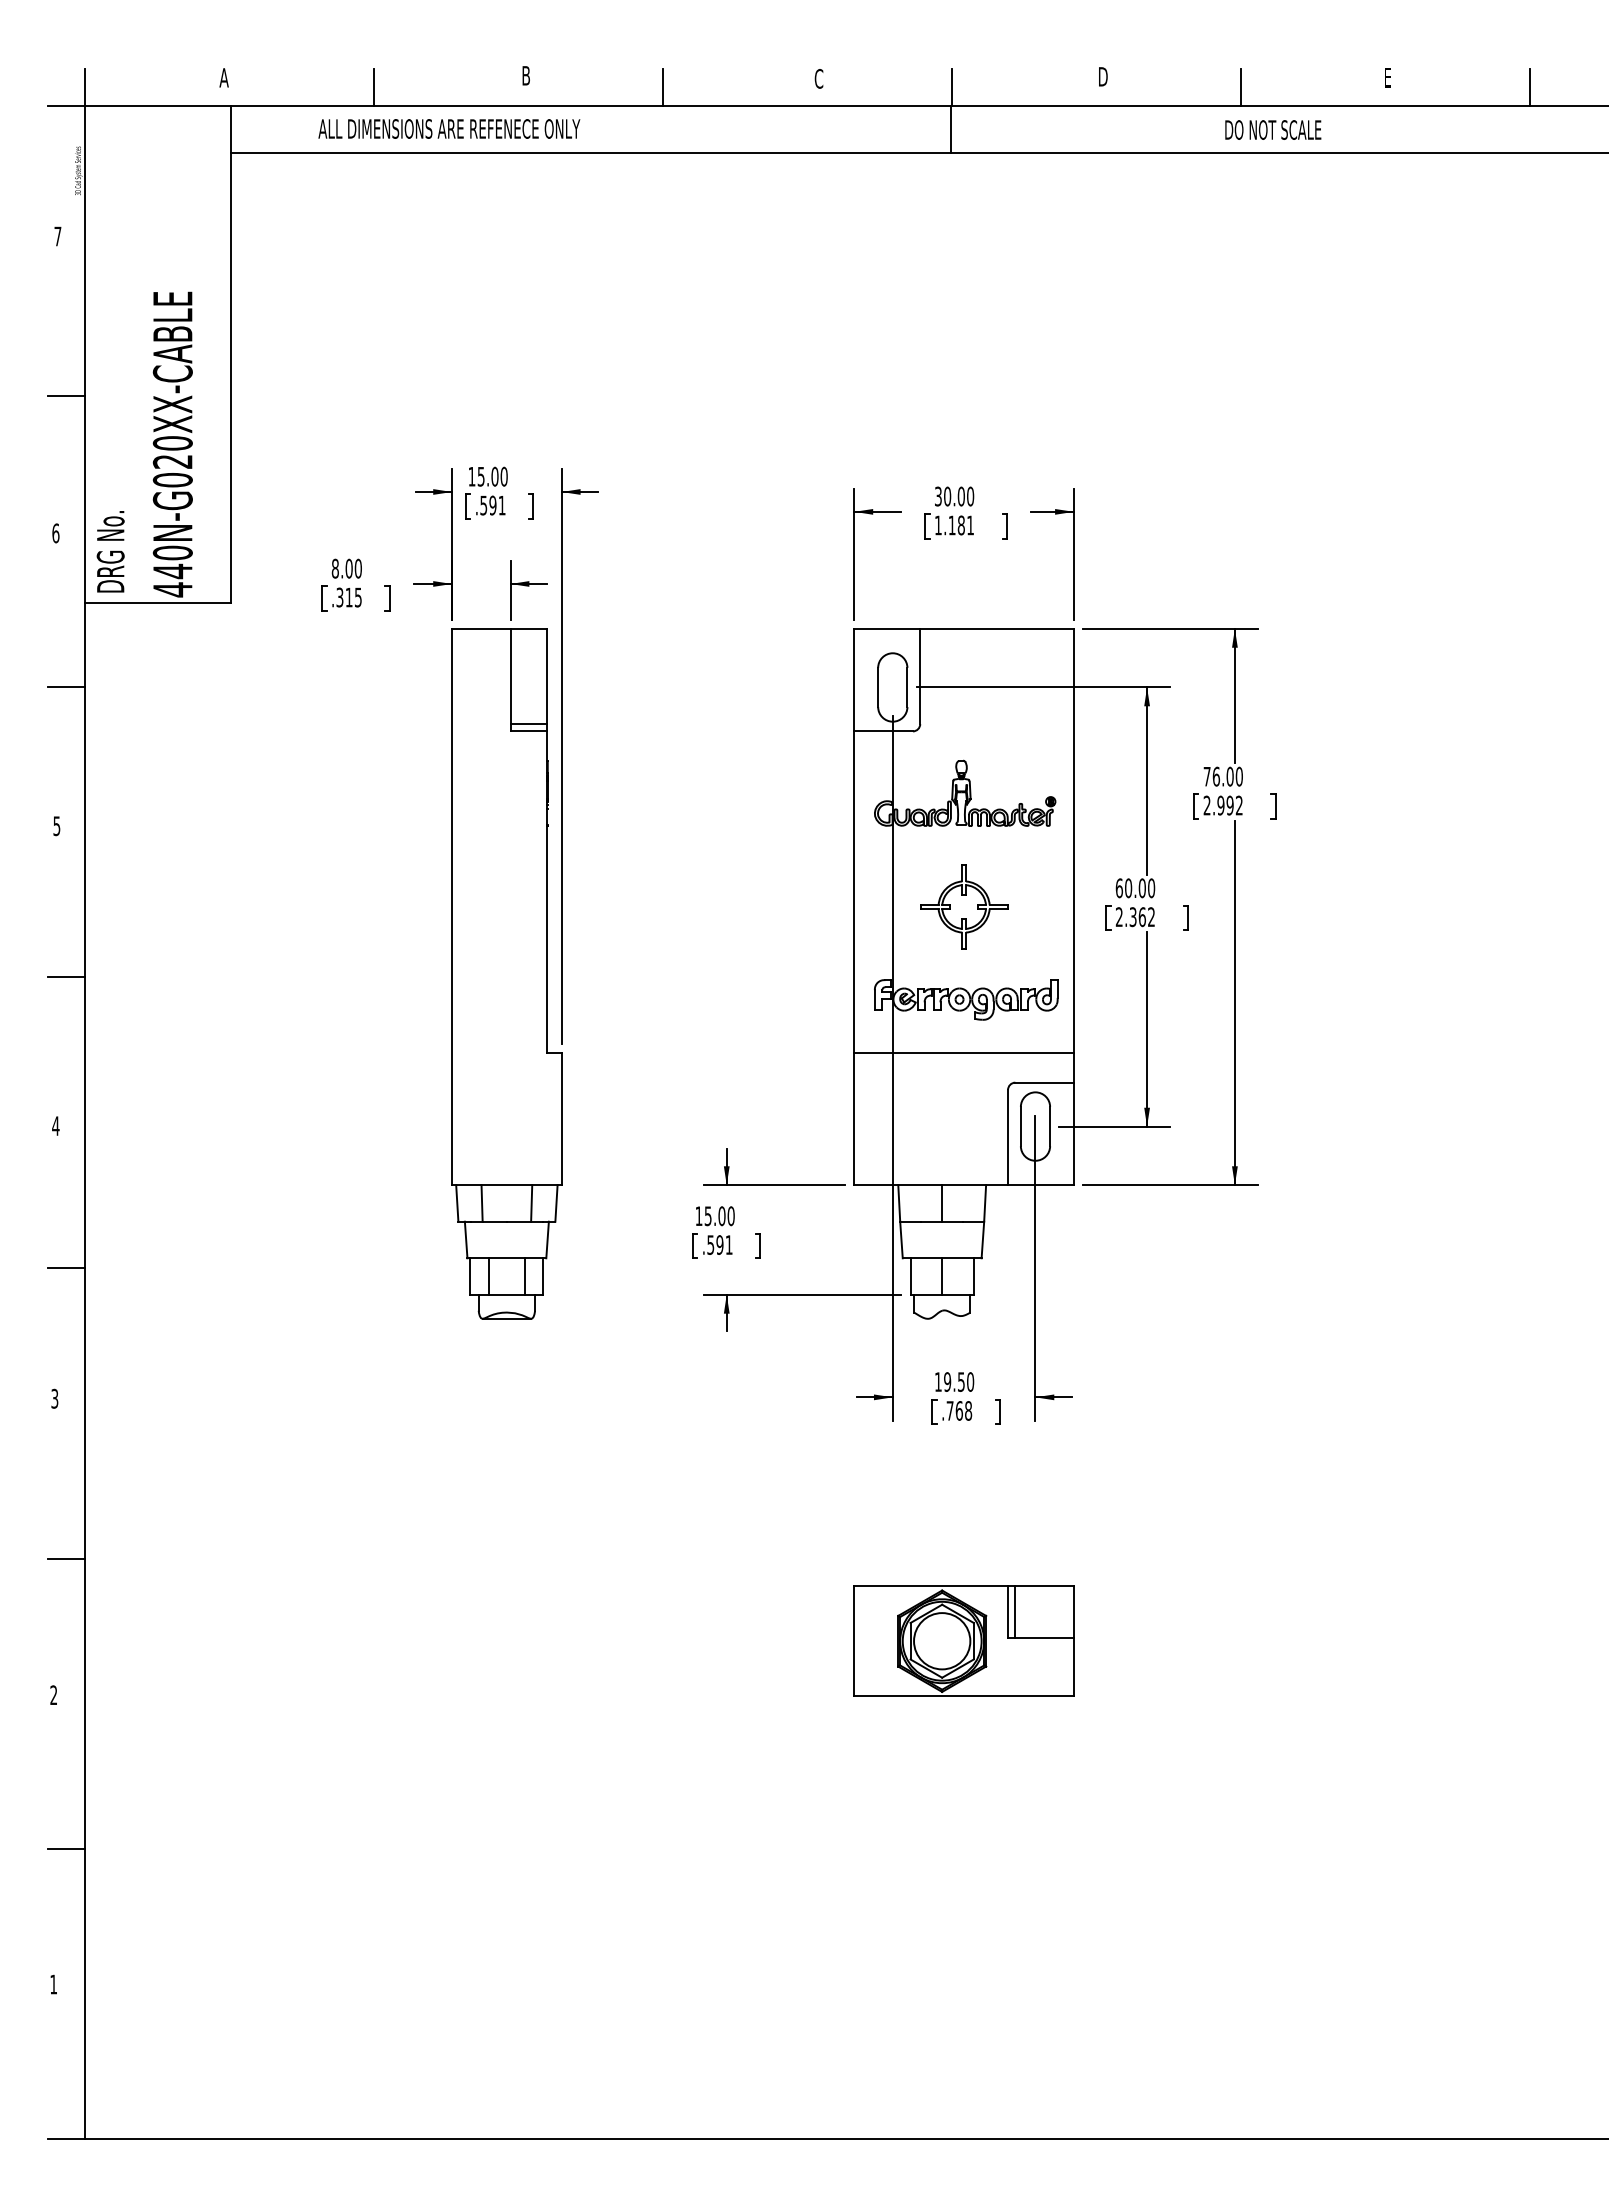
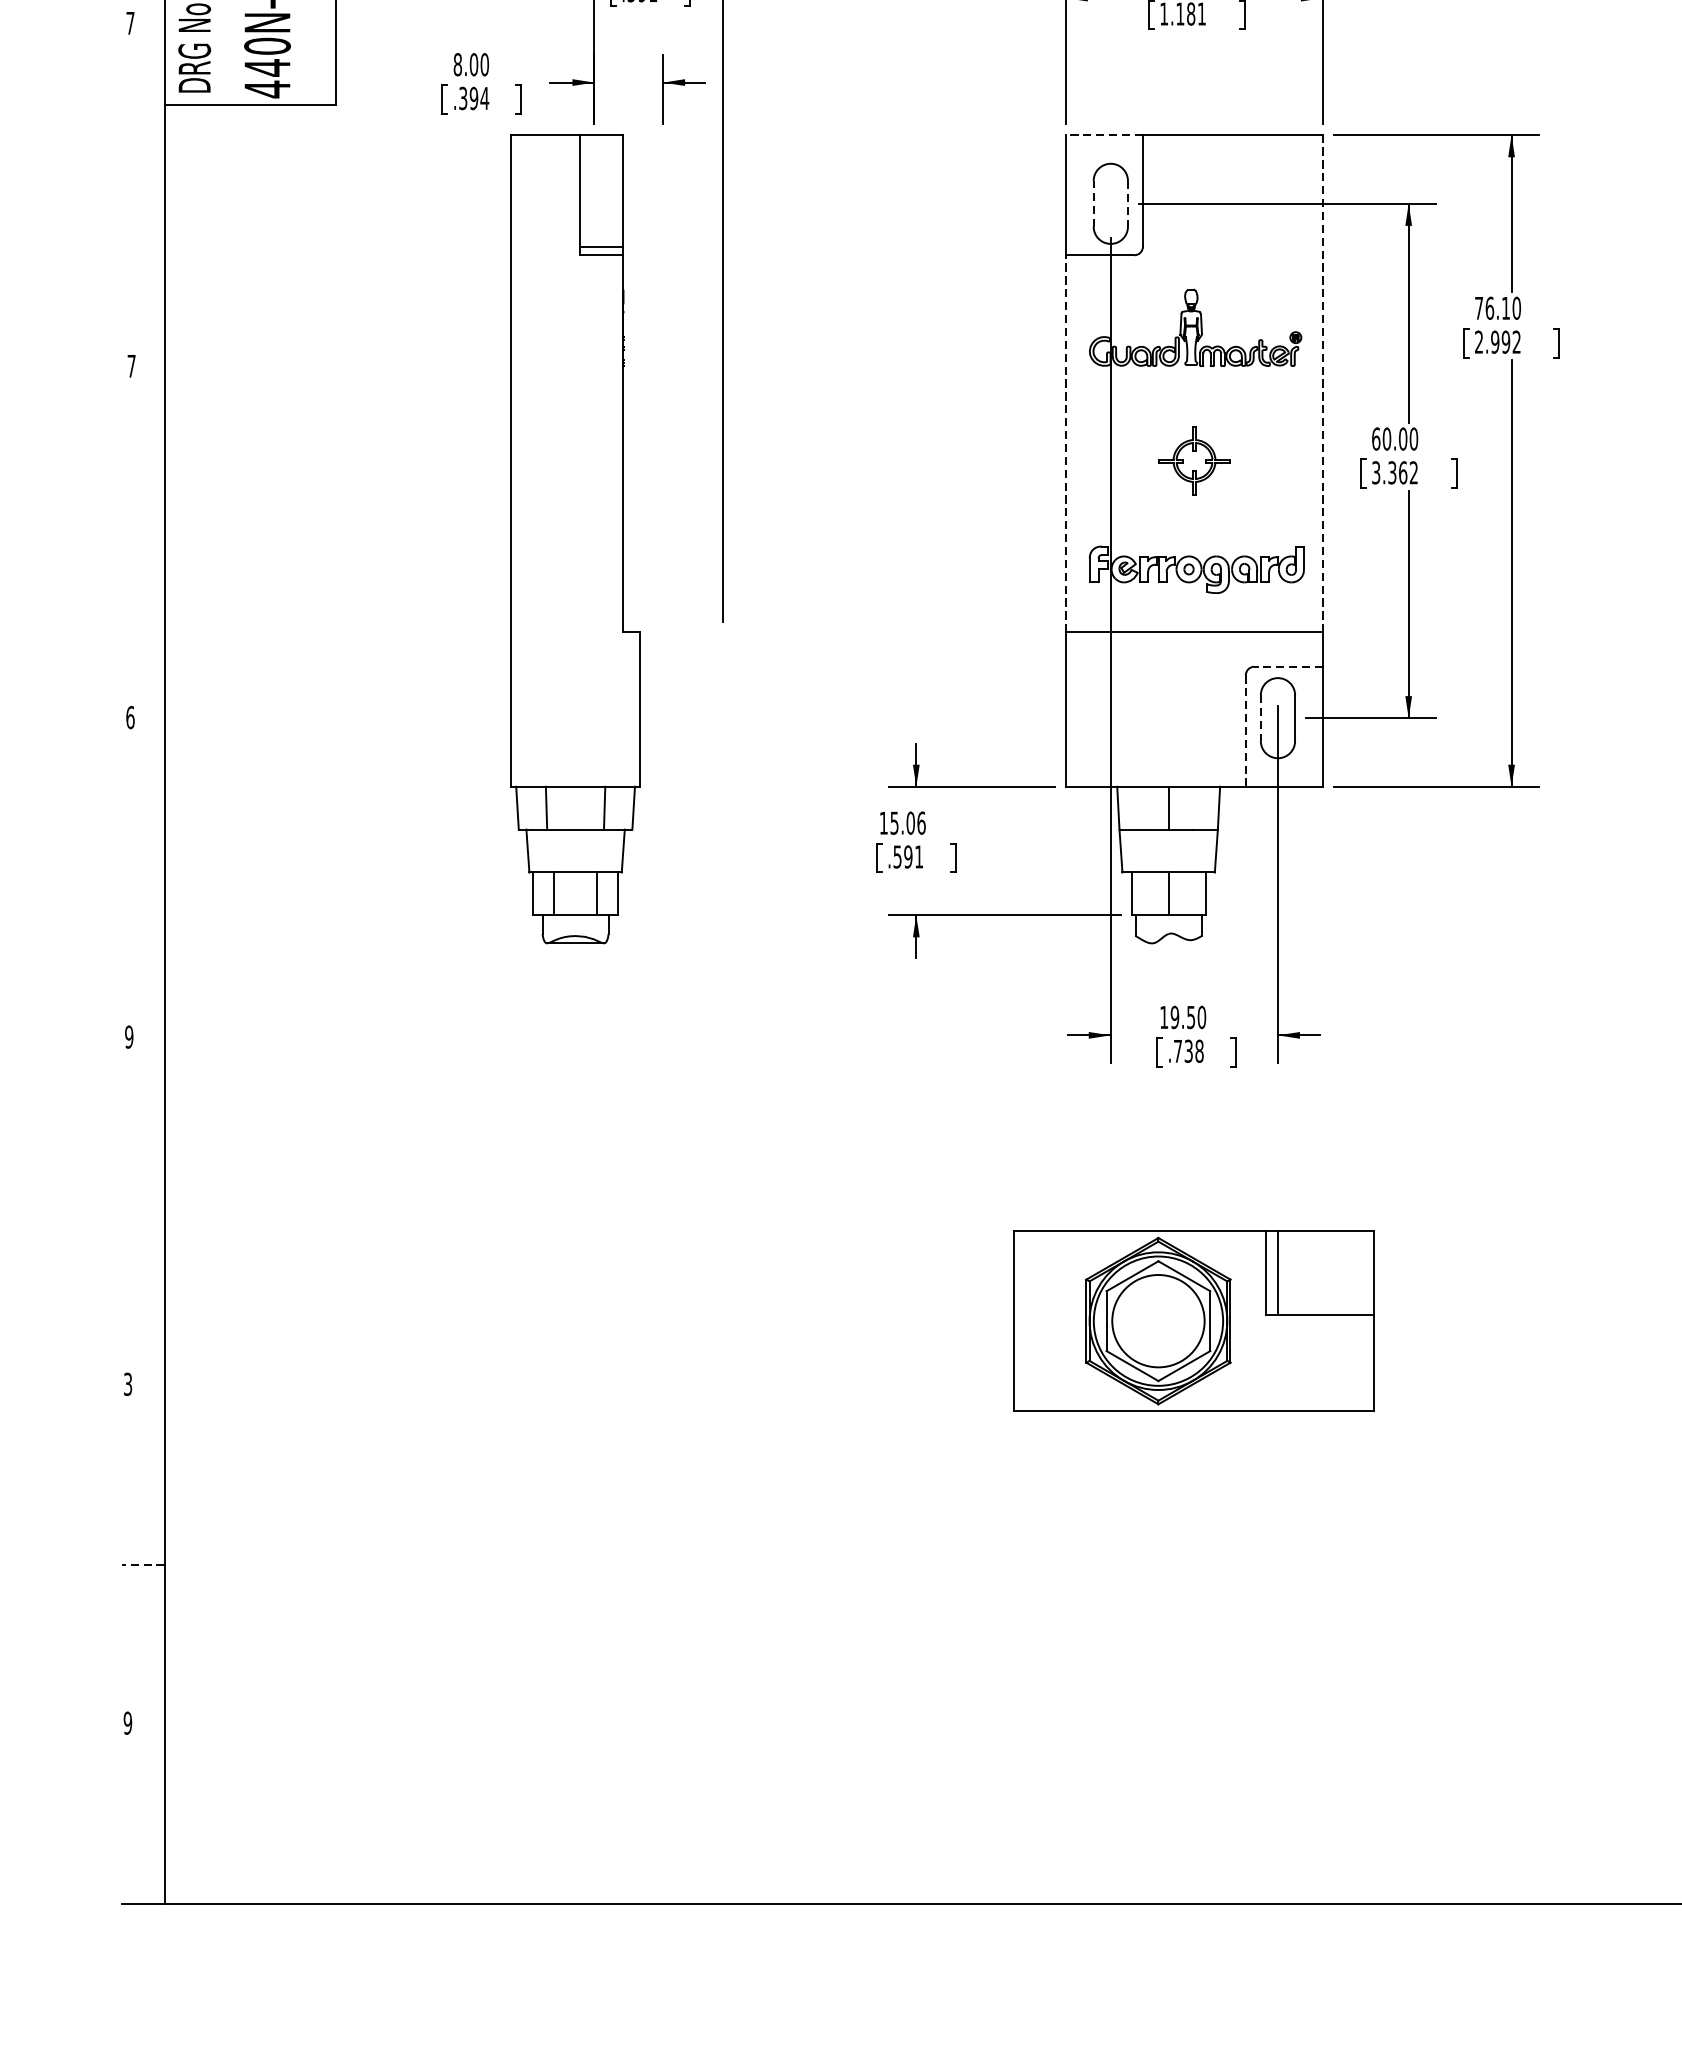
text: (55, 533) -> (130, 23), 6 -> 7
text: (353, 597) -> (479, 98), .315 -> .394
line: (887, 628) -> (1104, 134), solid -> dashed
line: (66, 686) -> (142, 202), removed
line: (878, 687) -> (1094, 203), solid -> dashed
line: (907, 687) -> (1128, 203), solid -> dashed
text: (1229, 776) -> (1505, 308), 76.00 -> 76.10
text: (56, 826) -> (131, 366), 5 -> 7
line: (1073, 840) -> (1322, 383), solid -> dashed
line: (854, 892) -> (1065, 443), solid -> dashed
part: (964, 906) -> (1194, 460), size x0.7
text: (1119, 917) -> (1376, 473), 2.362 -> 3.362
part: (506, 973) -> (575, 538), moved
line: (66, 977) -> (142, 543), removed
line: (1044, 1082) -> (1288, 666), solid -> dashed
text: (55, 1126) -> (130, 718), 4 -> 6
line: (1020, 1126) -> (1260, 718), solid -> dashed
line: (1008, 1137) -> (1246, 730), solid -> dashed
text: (730, 1215) -> (920, 822), 15.00 -> 15.06
line: (66, 1268) -> (142, 884), removed
text: (54, 1398) -> (128, 1036), 3 -> 9
text: (958, 1410) -> (1187, 1050), .768 -> .738
line: (66, 1558) -> (142, 1224), removed
part: (963, 1640) -> (1193, 1320), size x1.4
text: (53, 1695) -> (127, 1384), 2 -> 3
line: (66, 1849) -> (142, 1565), solid -> dashed
text: (53, 1984) -> (127, 1723), 1 -> 9

